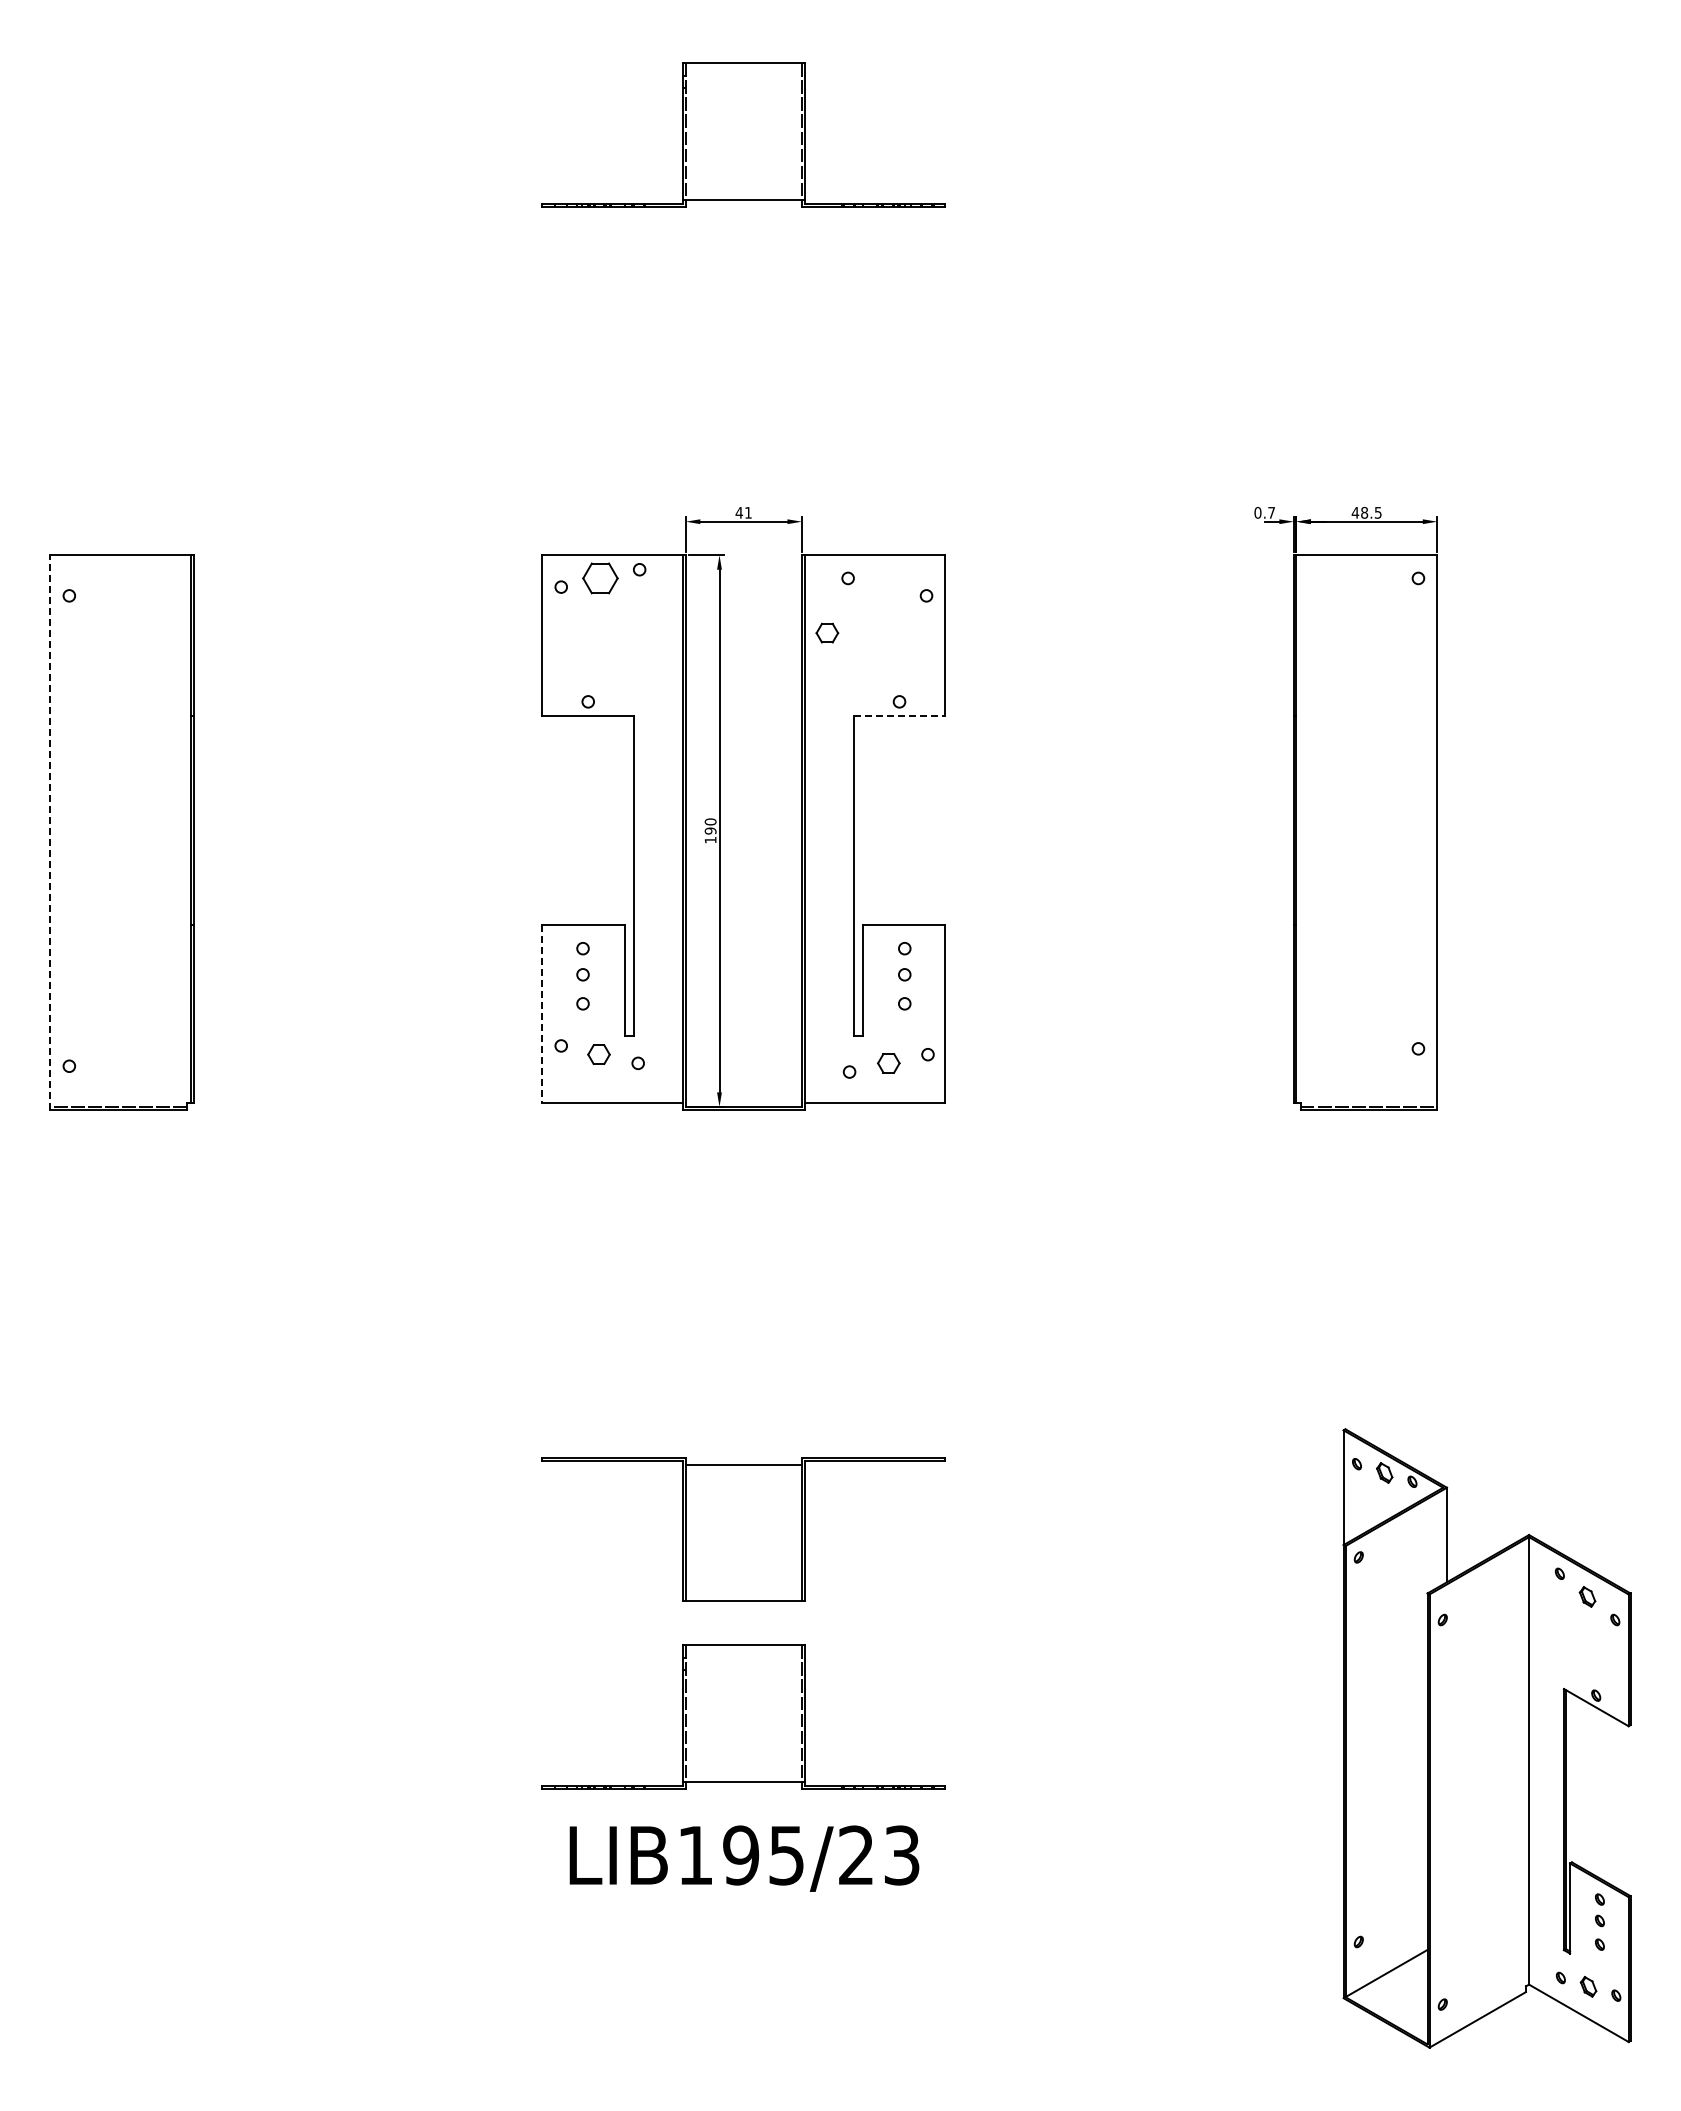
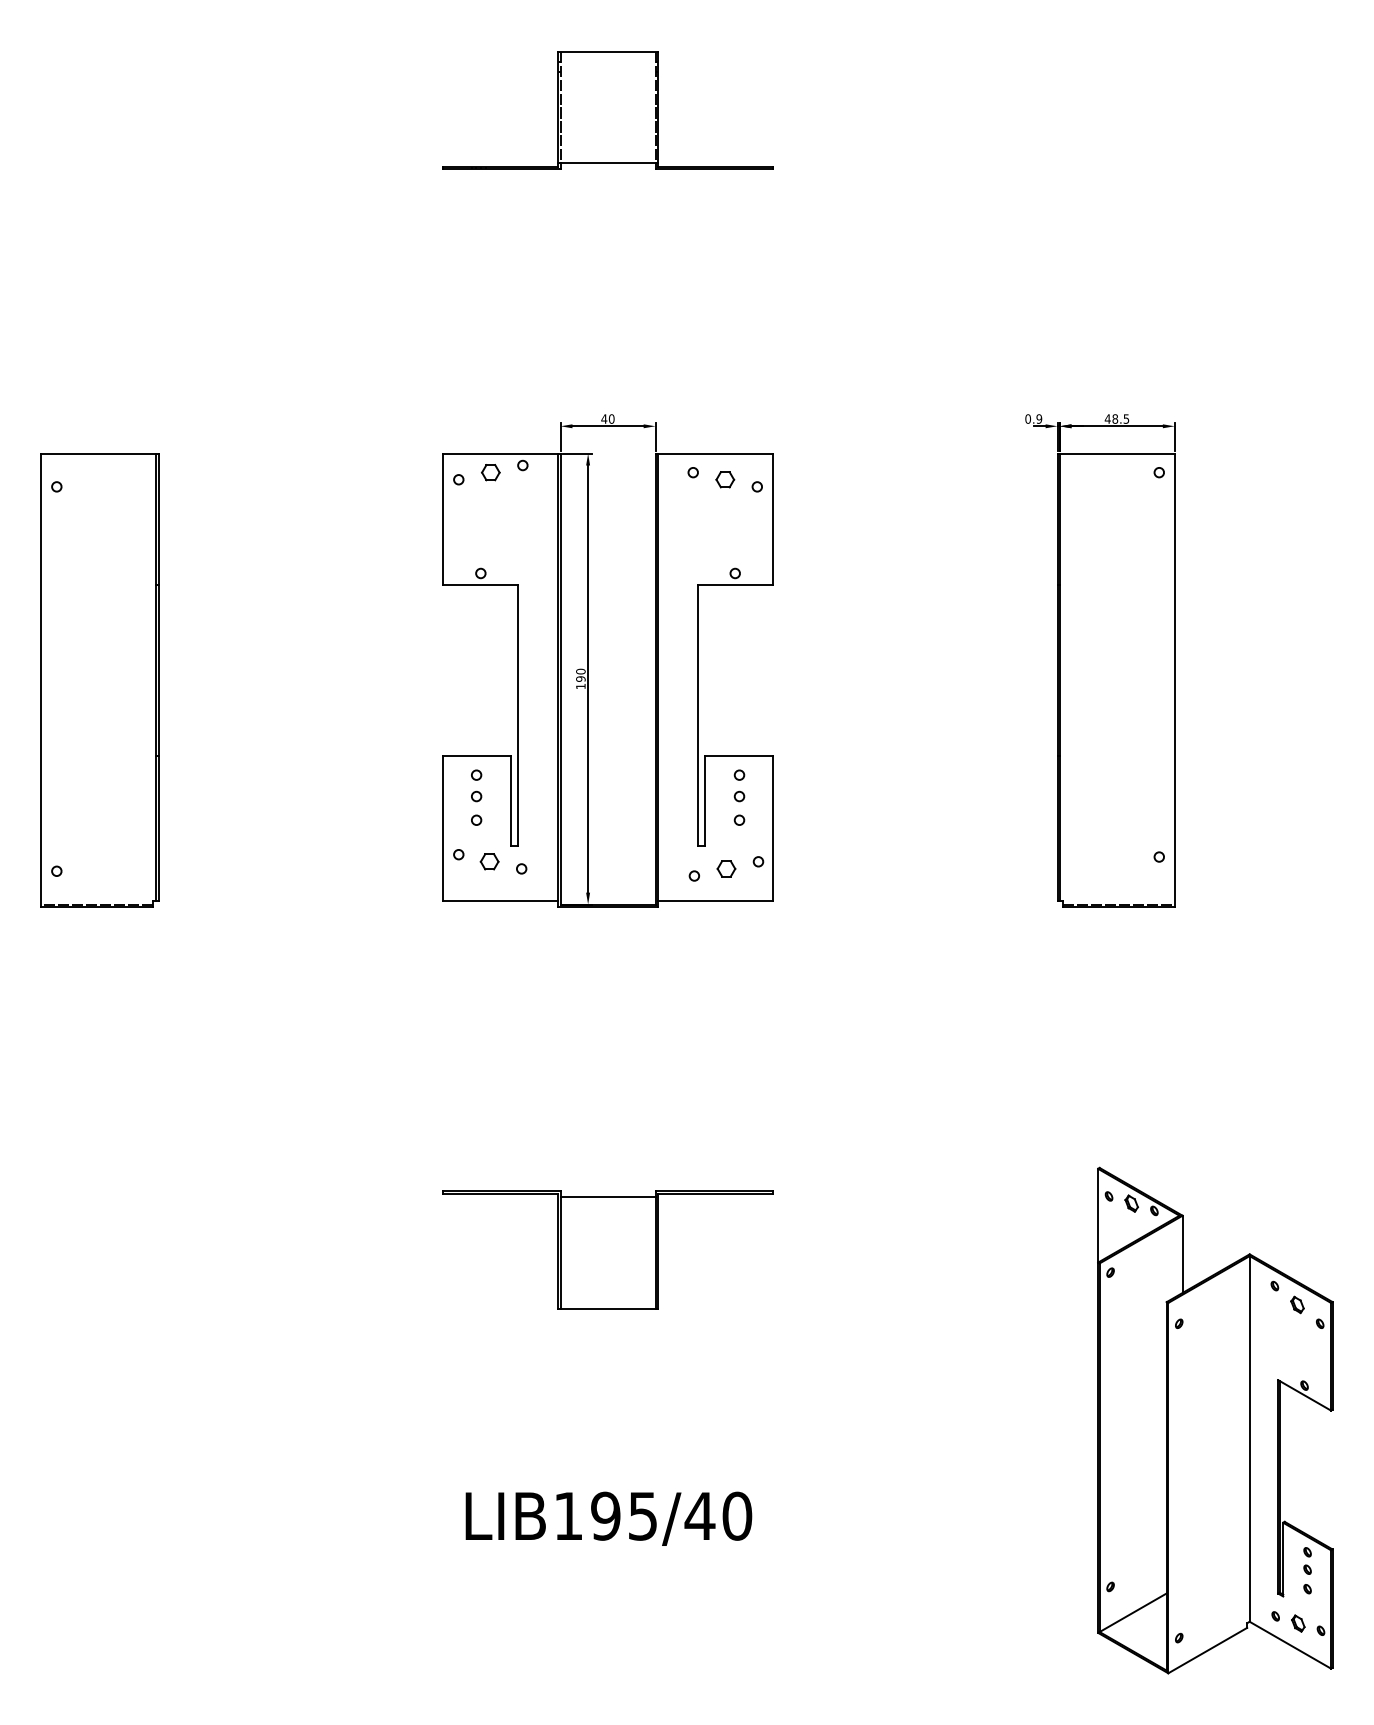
text: (747, 512) -> (611, 418), 41 -> 40
text: (1271, 512) -> (1039, 418), 0.7 -> 0.9
part: (600, 578) -> (490, 472), size x0.62
part: (827, 632) -> (725, 479), moved
line: (899, 716) -> (735, 585), dashed -> solid
line: (50, 831) -> (41, 679), dashed -> solid
line: (542, 1014) -> (443, 828), dashed -> solid
part: (743, 1716) -> (607, 1402), removed
text: (878, 1855) -> (718, 1516), LIB195/23 -> LIB195/40

